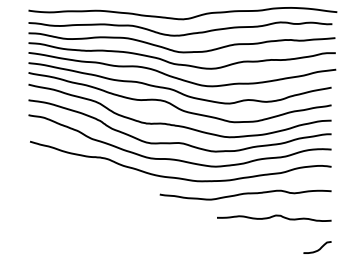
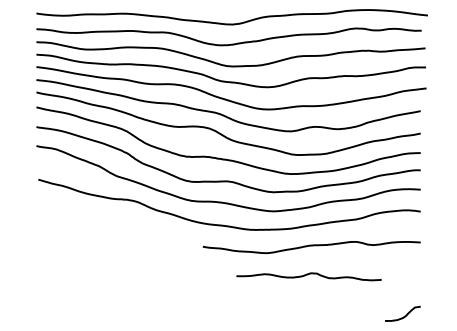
curve: (273, 217) -> (307, 275), moved

